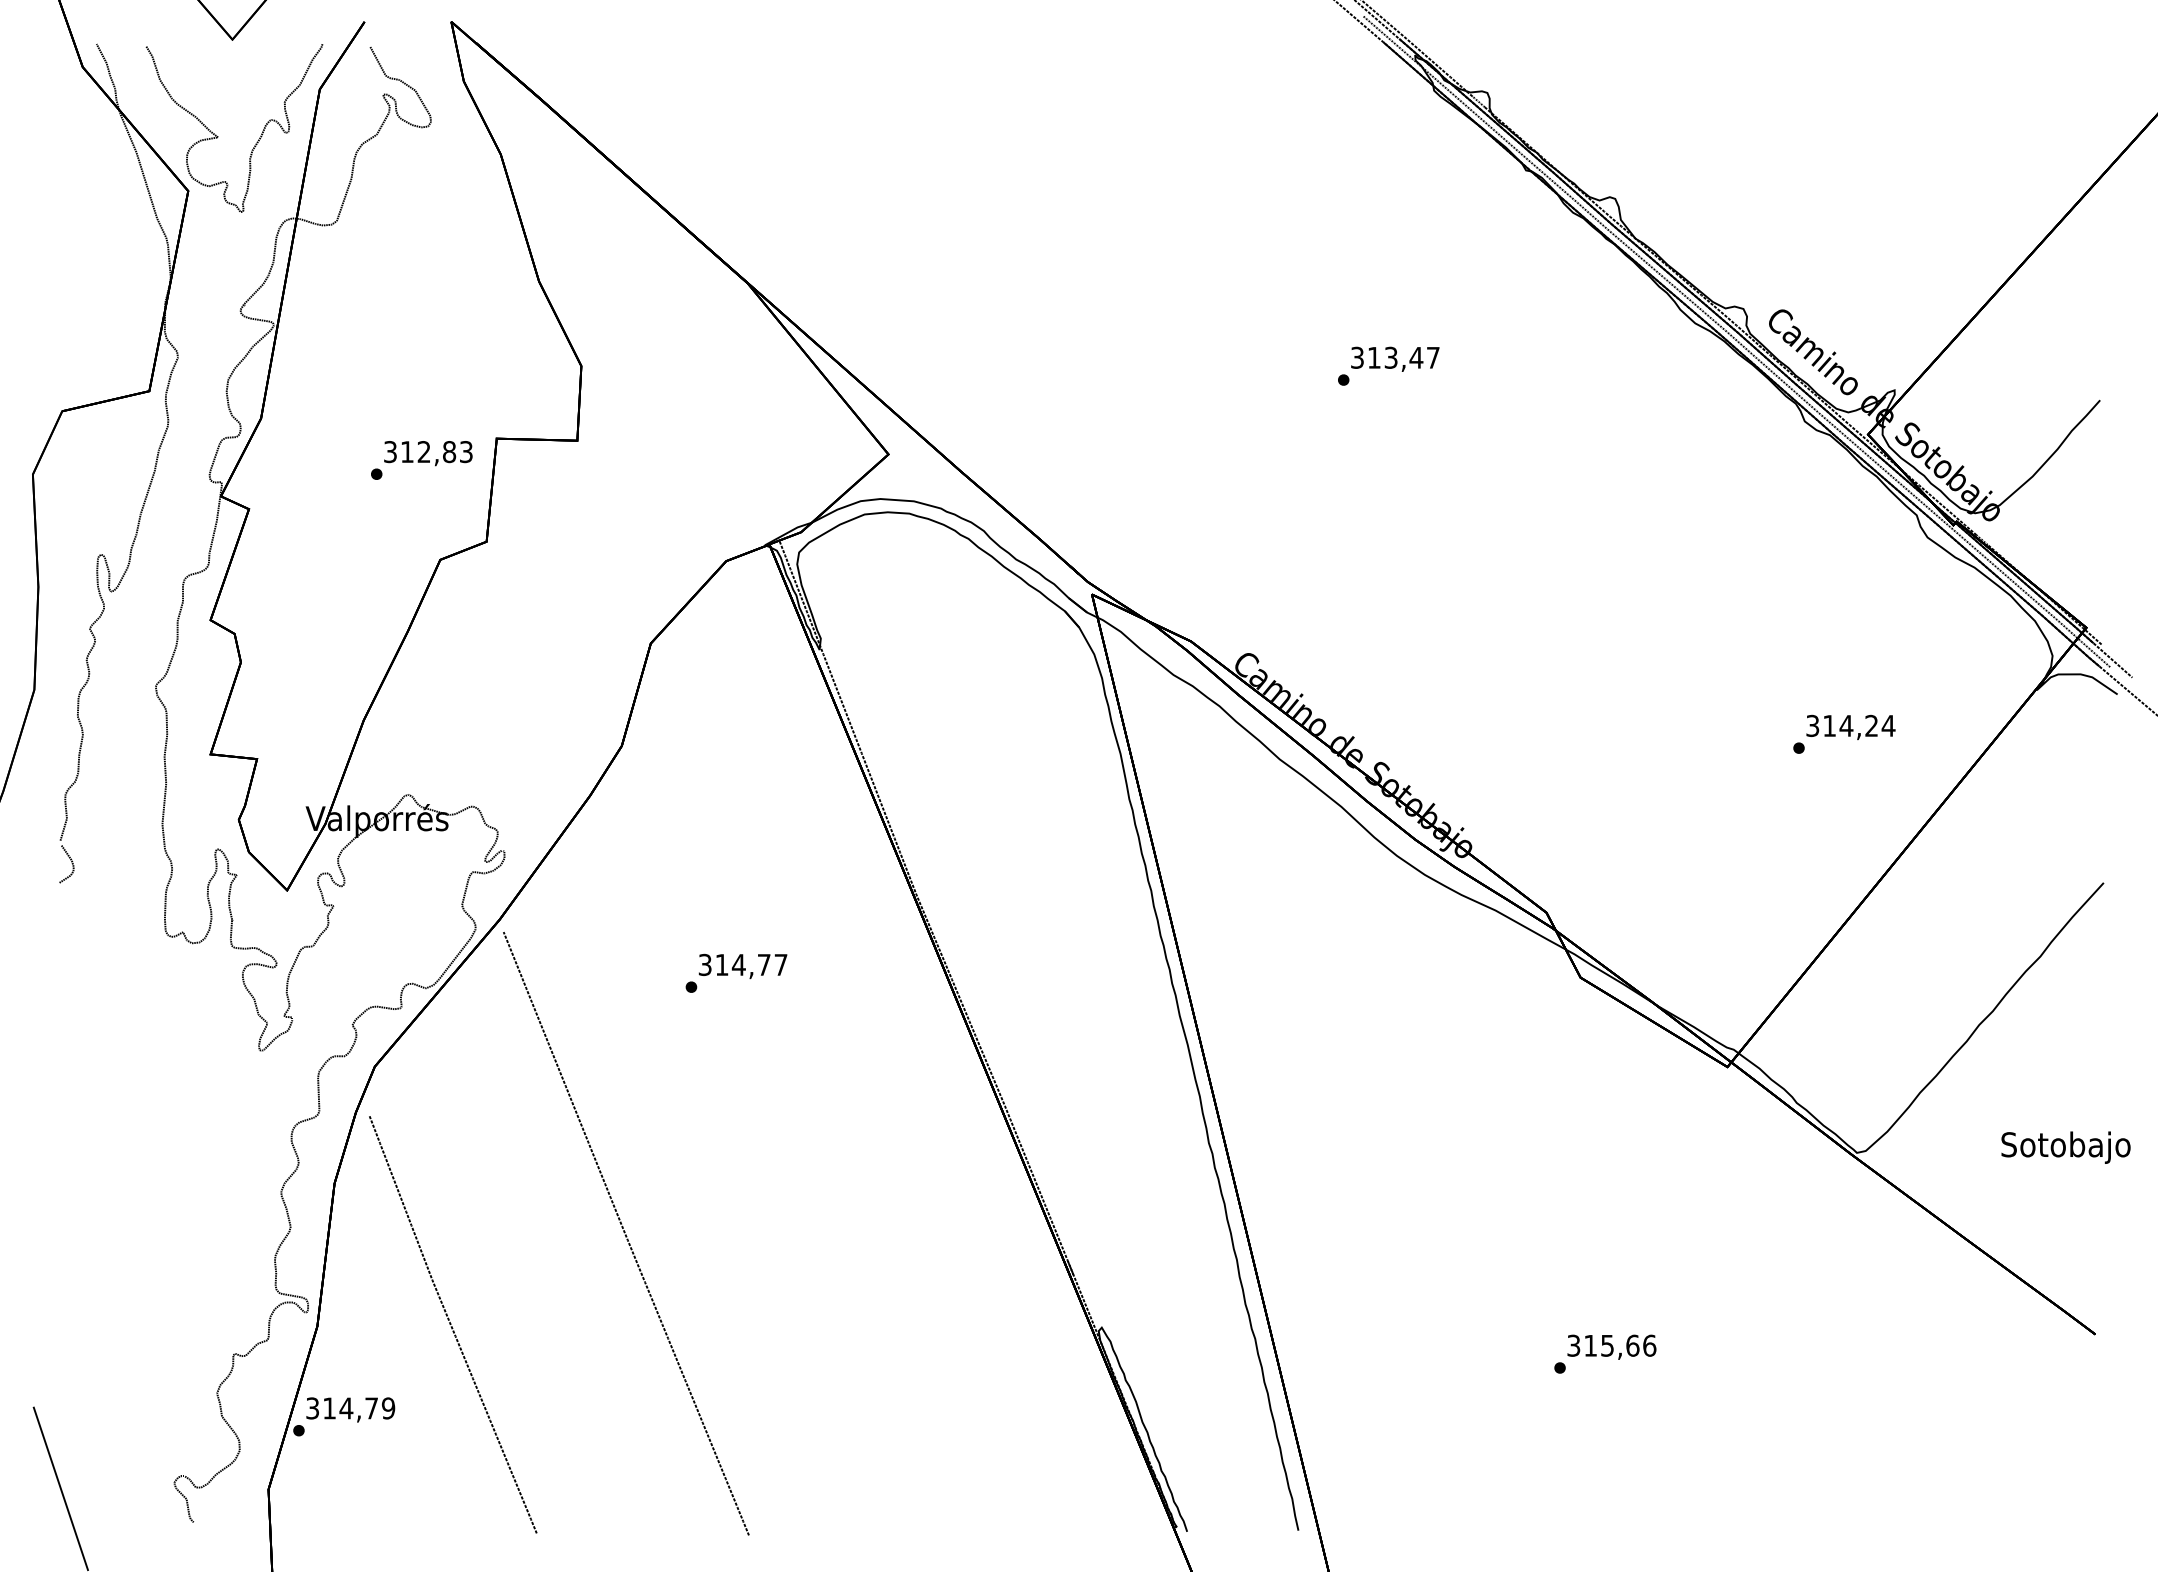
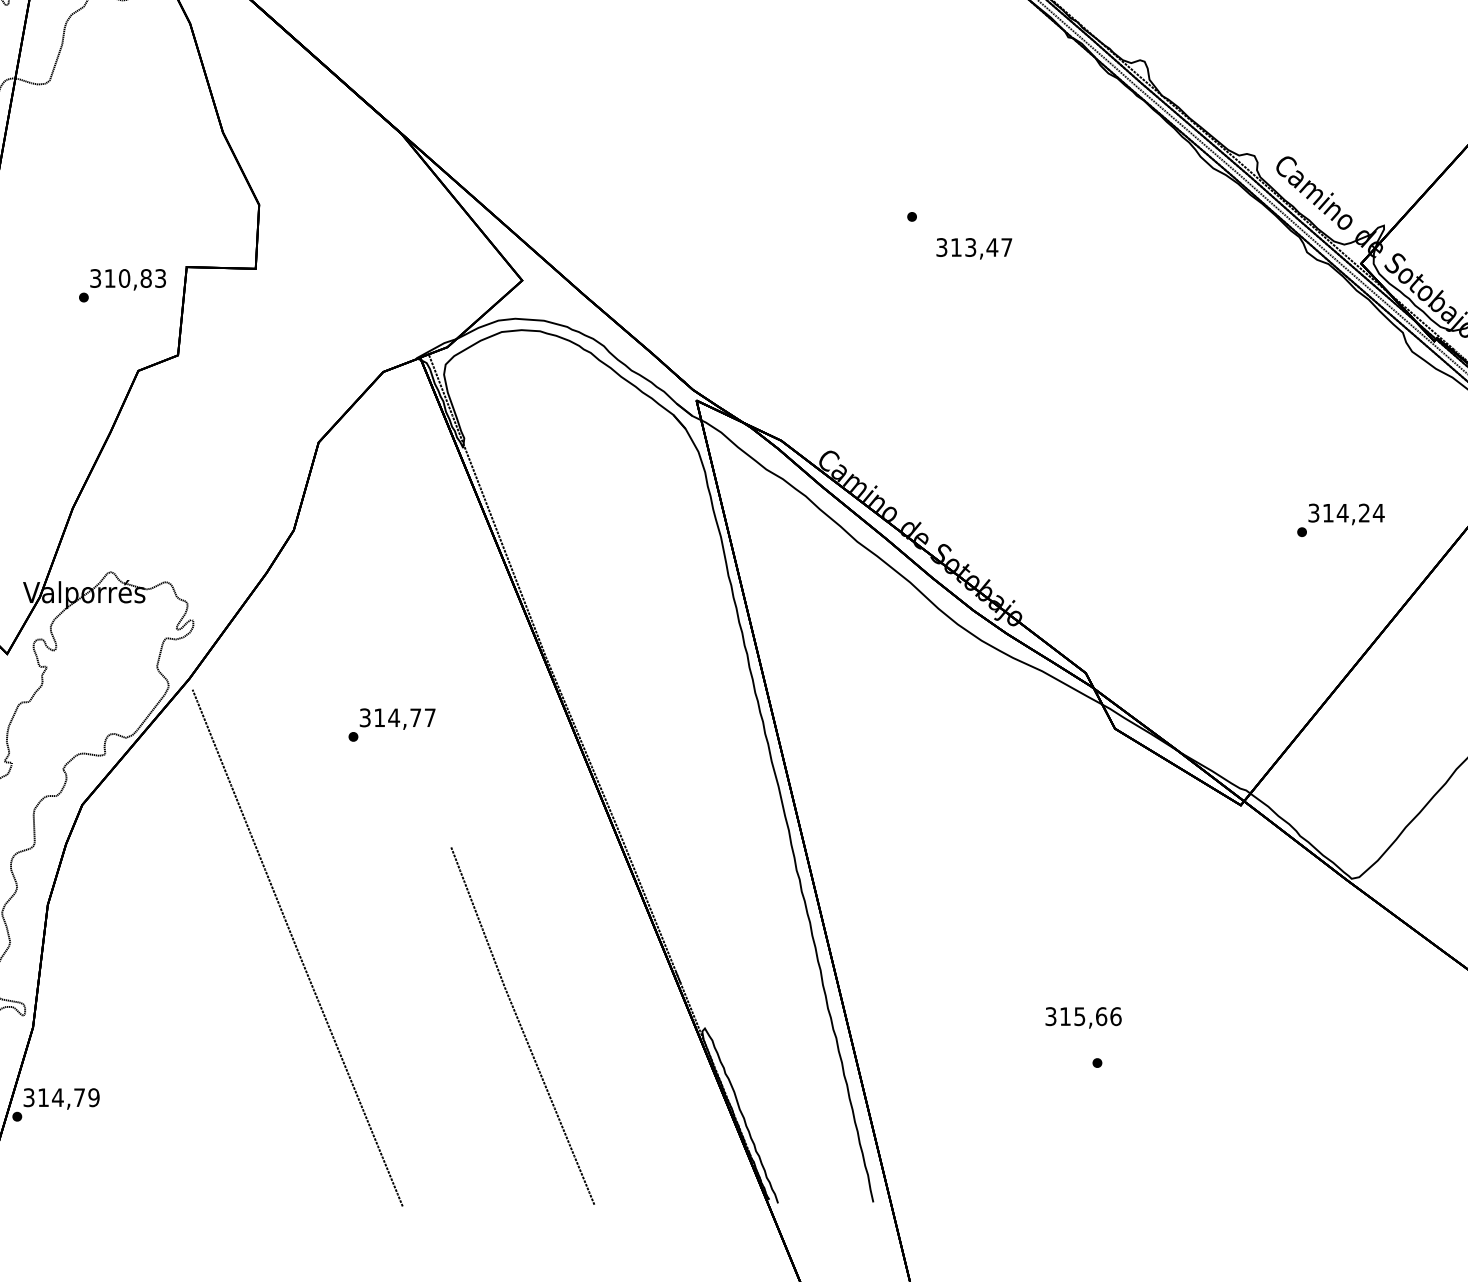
text: (1395, 358) -> (974, 248), moved
text: (423, 452) -> (123, 278), 312,83 -> 310,83
curve: (451, 1324) -> (521, 1025), moved
text: (1611, 1346) -> (1083, 1017), moved

